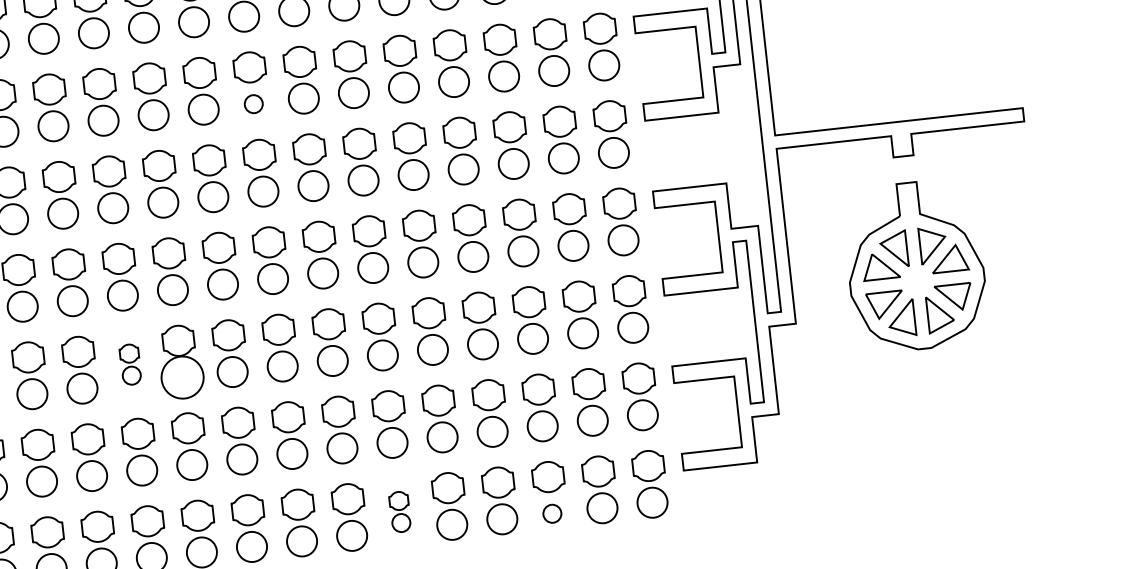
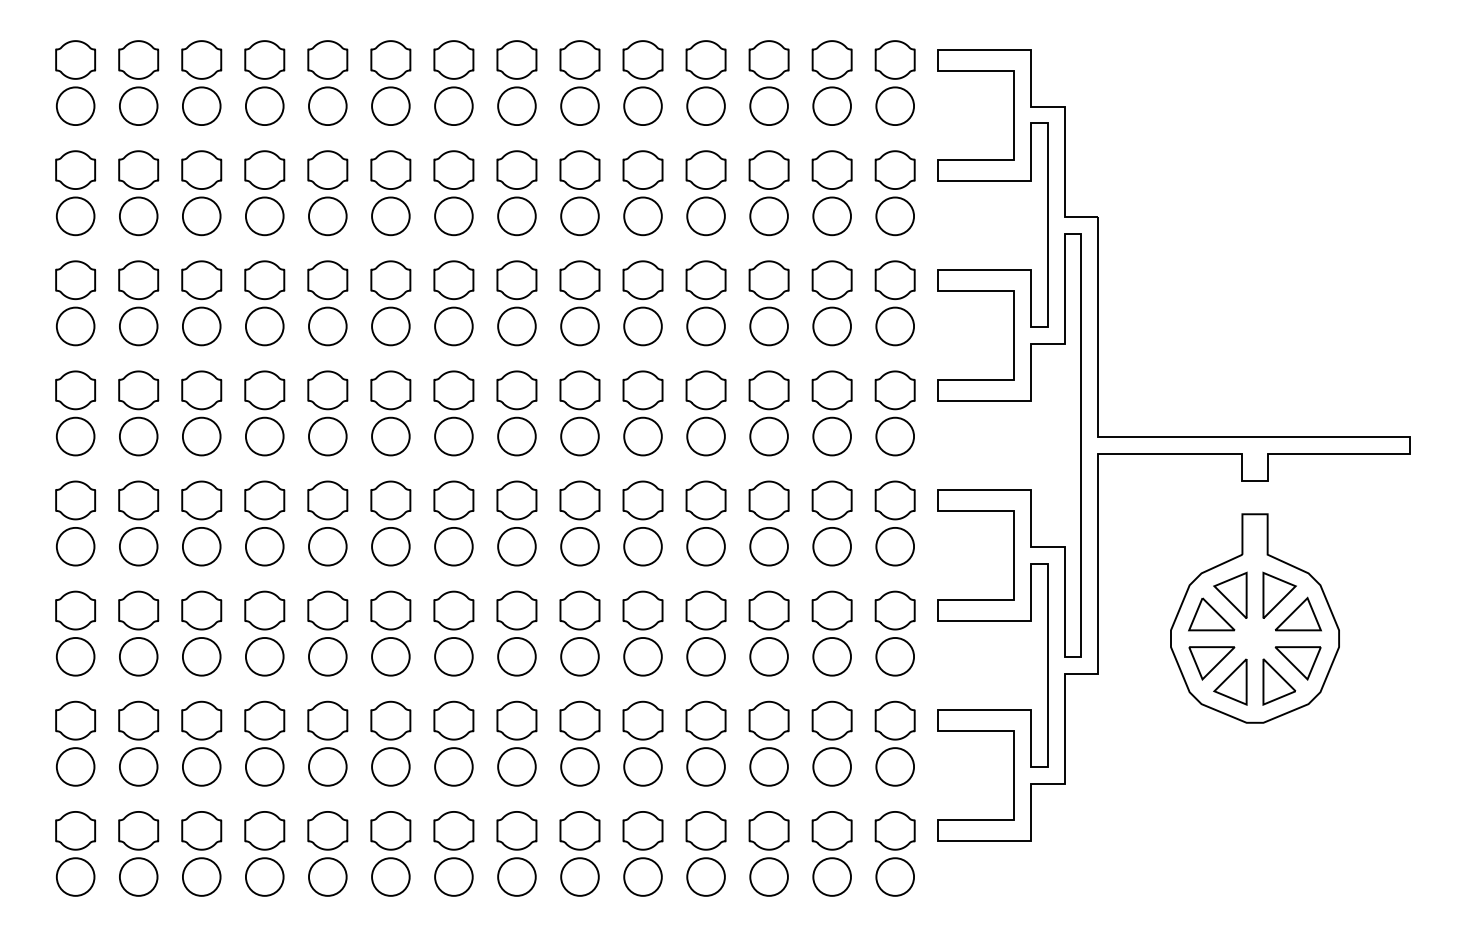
circle: (253, 104) -> (453, 326), size x1.67
part: (130, 364) -> (264, 633), size x1.67
circle: (182, 377) -> (327, 656), size x0.71
part: (399, 511) -> (579, 853), size x1.67
circle: (551, 513) -> (768, 876), size x1.67

